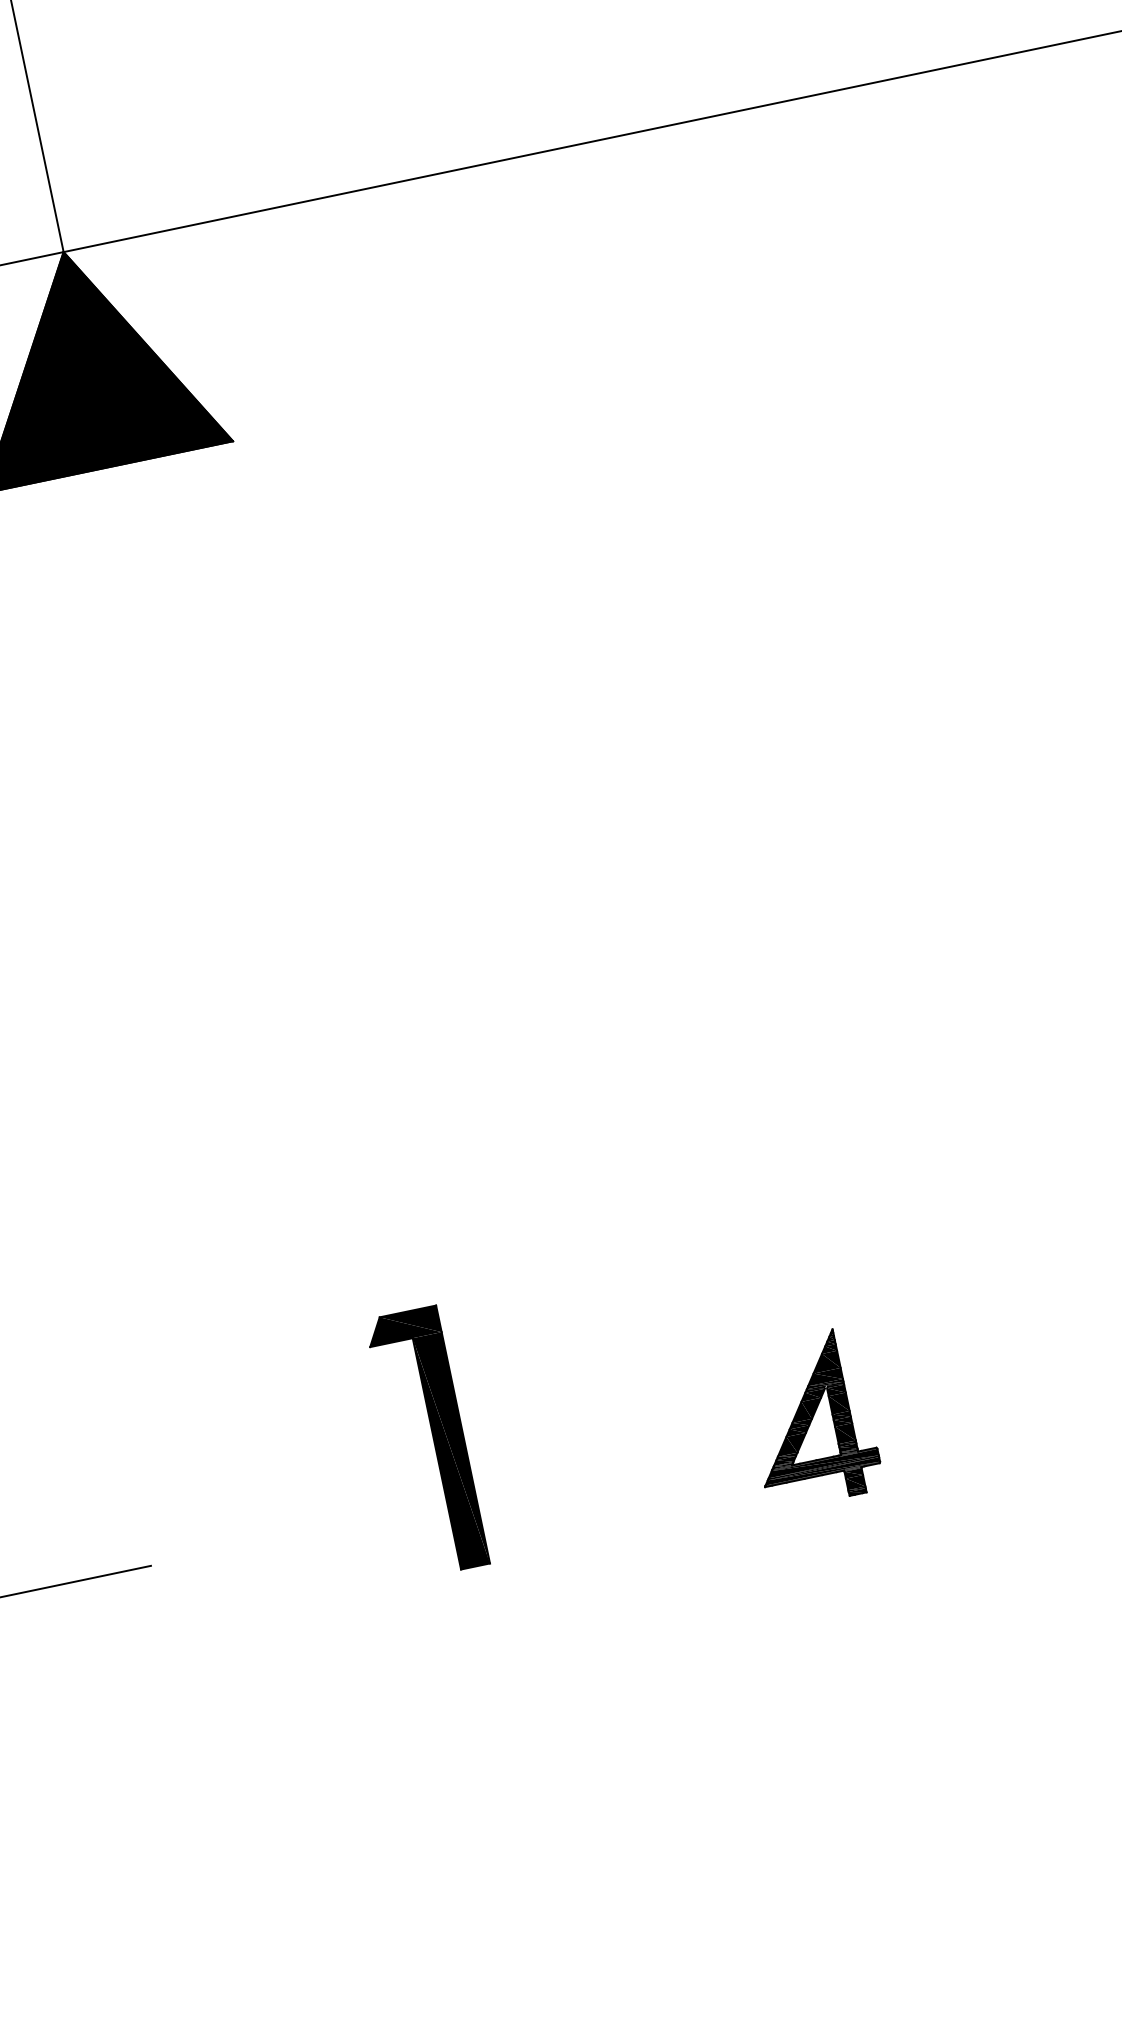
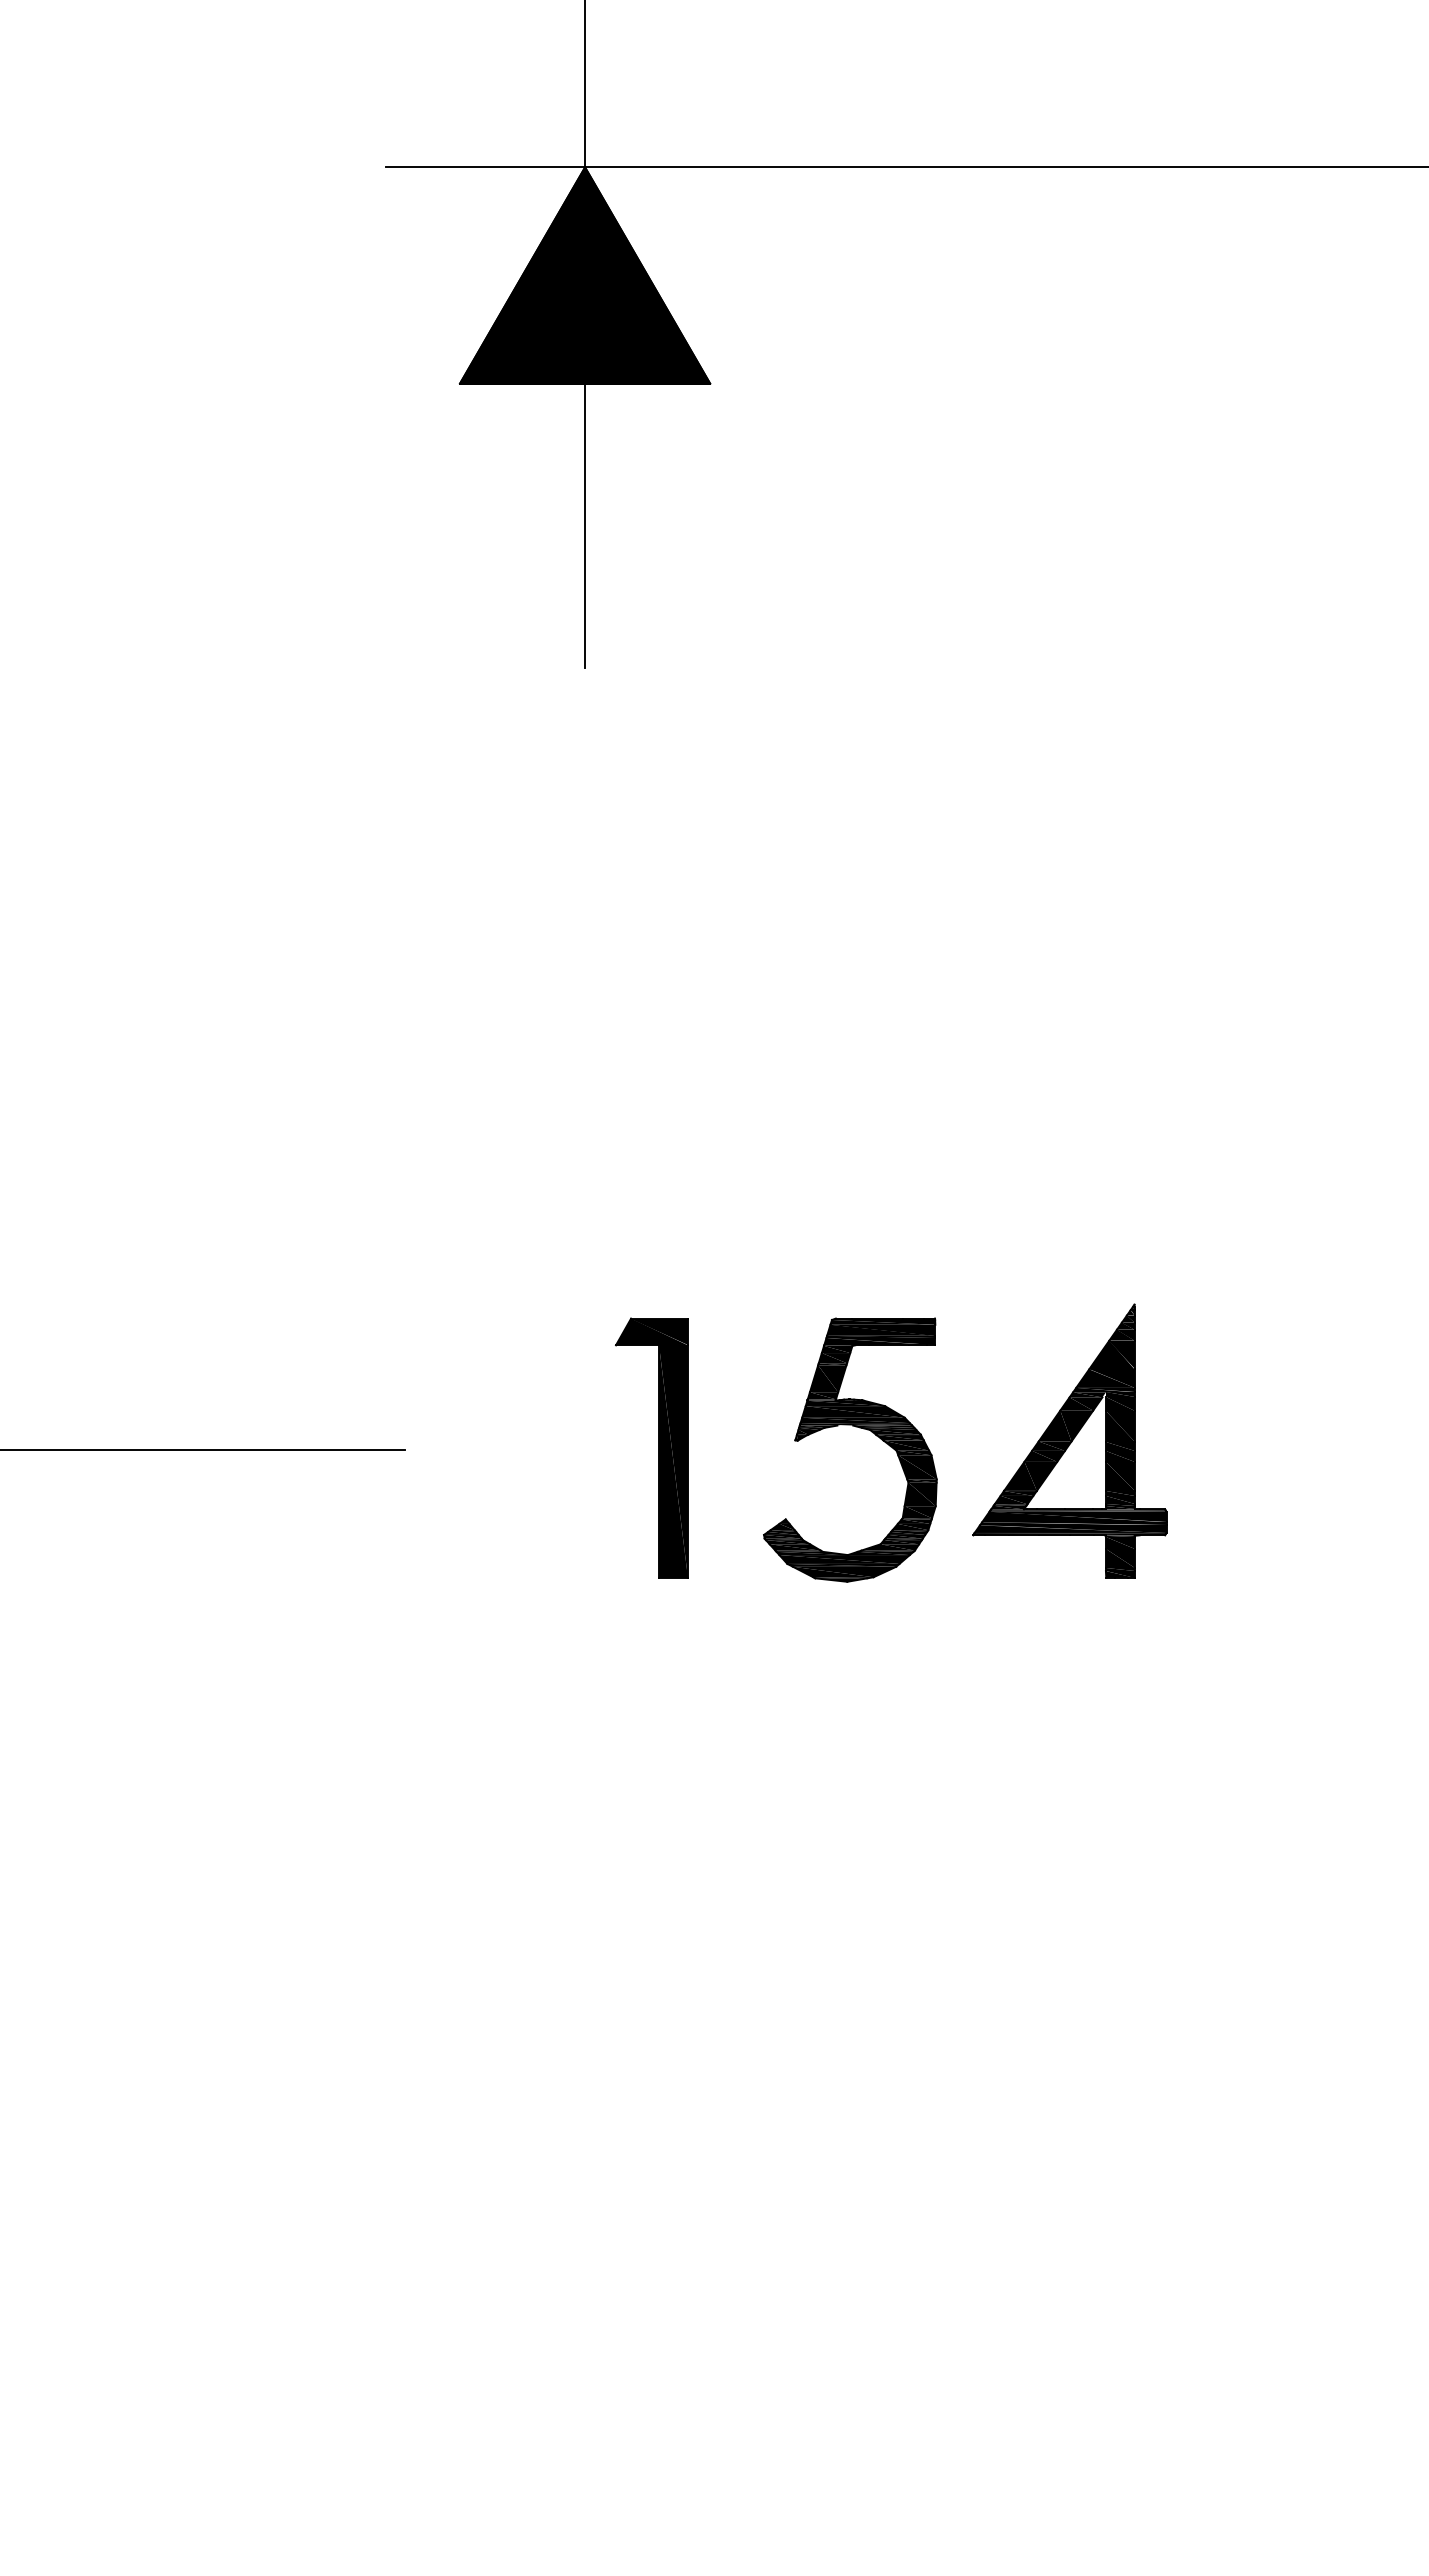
line: (138, 608) -> (585, 525), added
part: (810, 1418) -> (1069, 1440), size x1.67
part: (433, 1439) -> (658, 1447), moved
part: (594, 1449) -> (855, 1427), added

